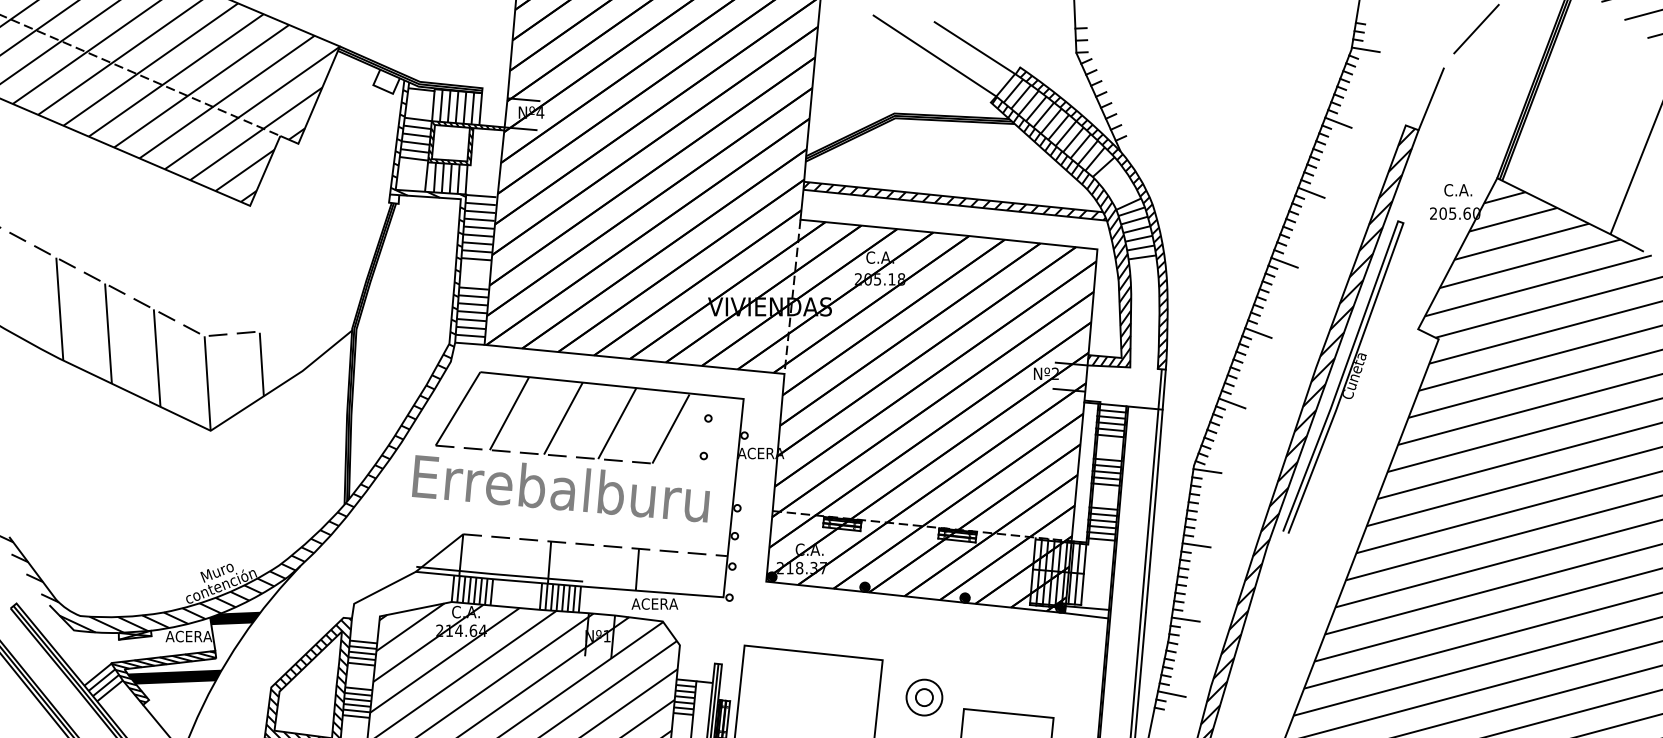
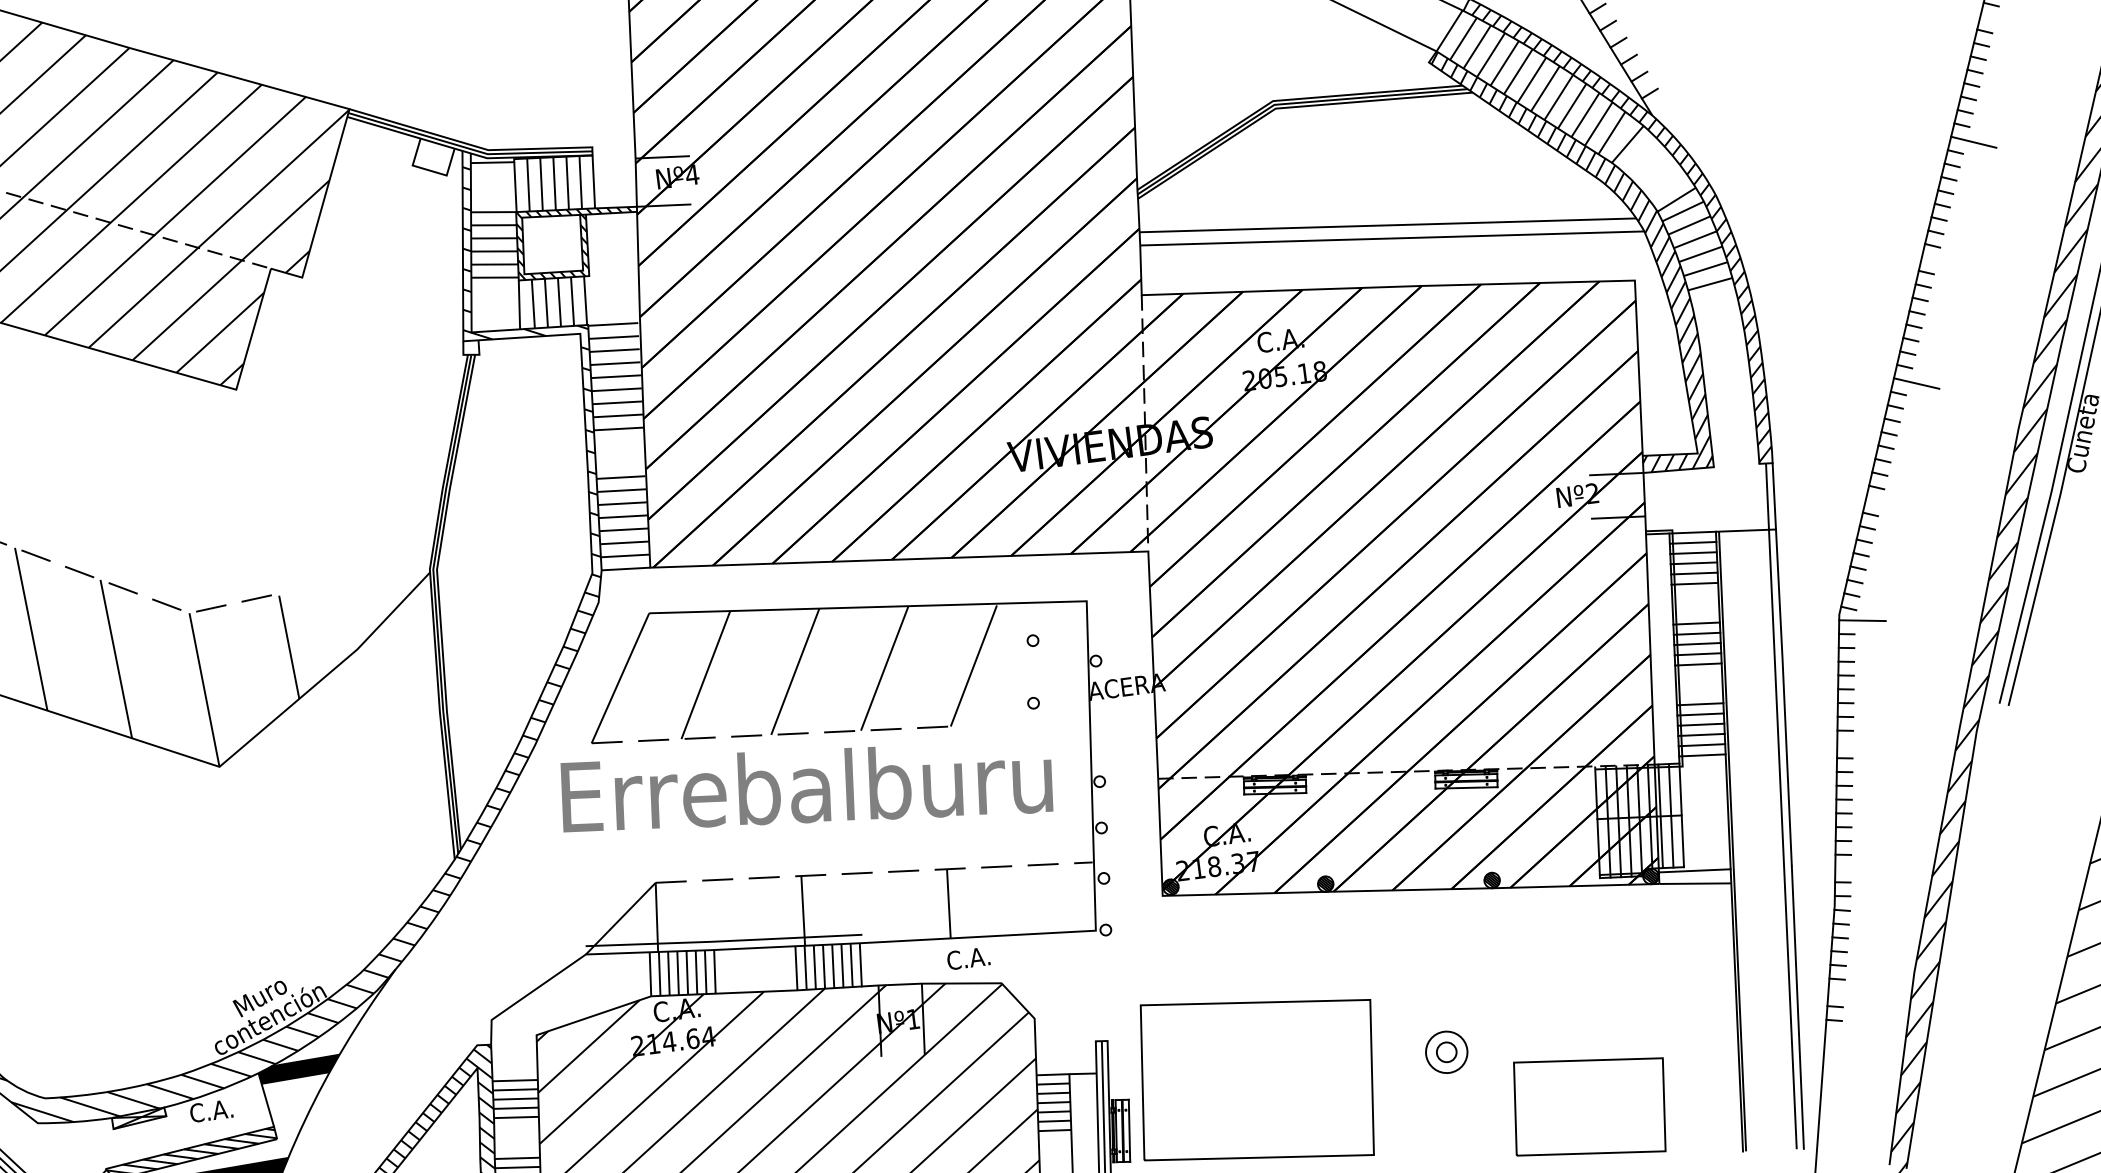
line: (1338, 122) -> (2003, 21), removed
hatch: (954, 201) -> (1390, 232), removed
line: (1284, 262) -> (1944, 262), removed
line: (1232, 403) -> (1889, 504), removed
line: (1196, 545) -> (1860, 745), removed
text: (654, 603) -> (984, 955), ACERA -> C.A.
line: (1185, 619) -> (1858, 868), removed
text: (188, 636) -> (226, 1108), ACERA -> C.A.
line: (1171, 693) -> (1850, 993), removed
part: (924, 697) -> (1446, 1052), size x0.7

